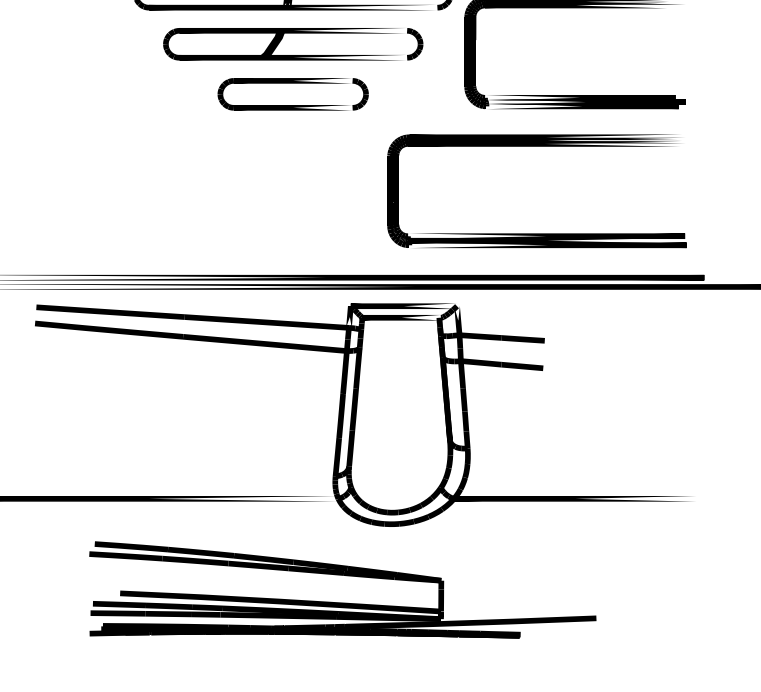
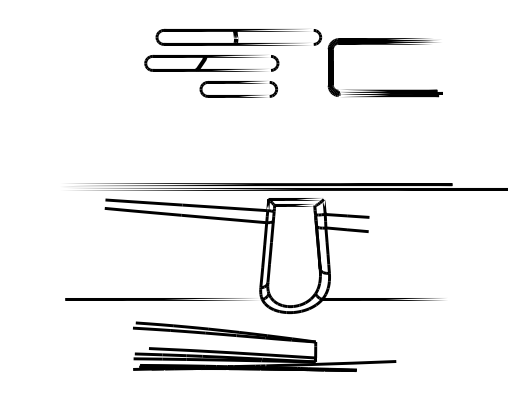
part: (292, 44) -> (211, 63), moved
part: (537, 233) -> (365, 161), removed

